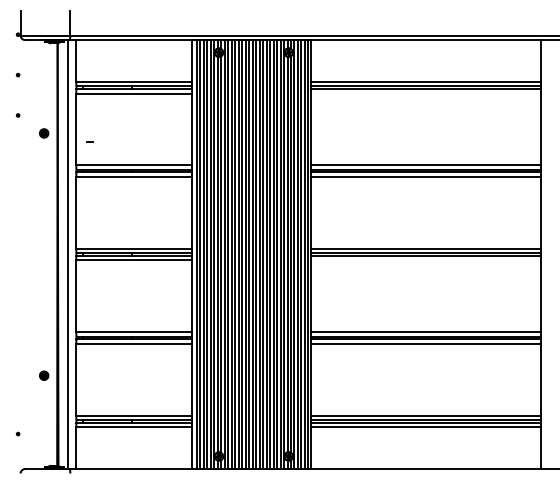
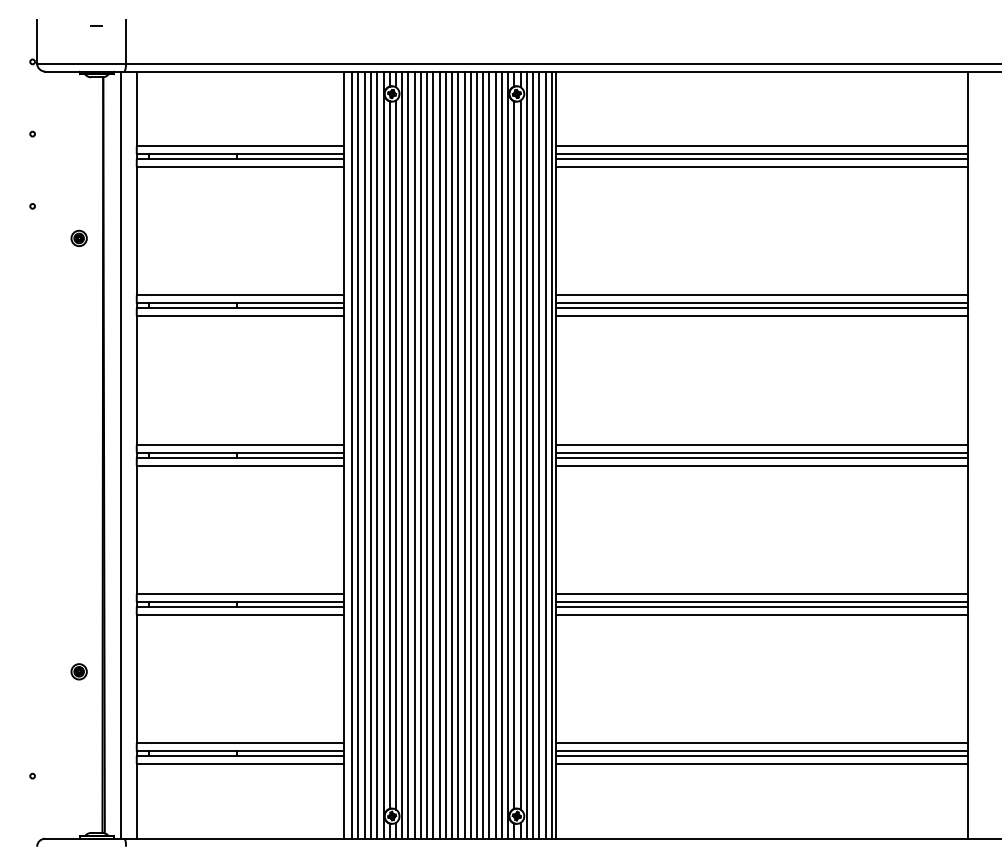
line: (425, 93) -> (761, 166), added
part: (89, 141) -> (95, 25), moved
line: (425, 260) -> (761, 465), added

